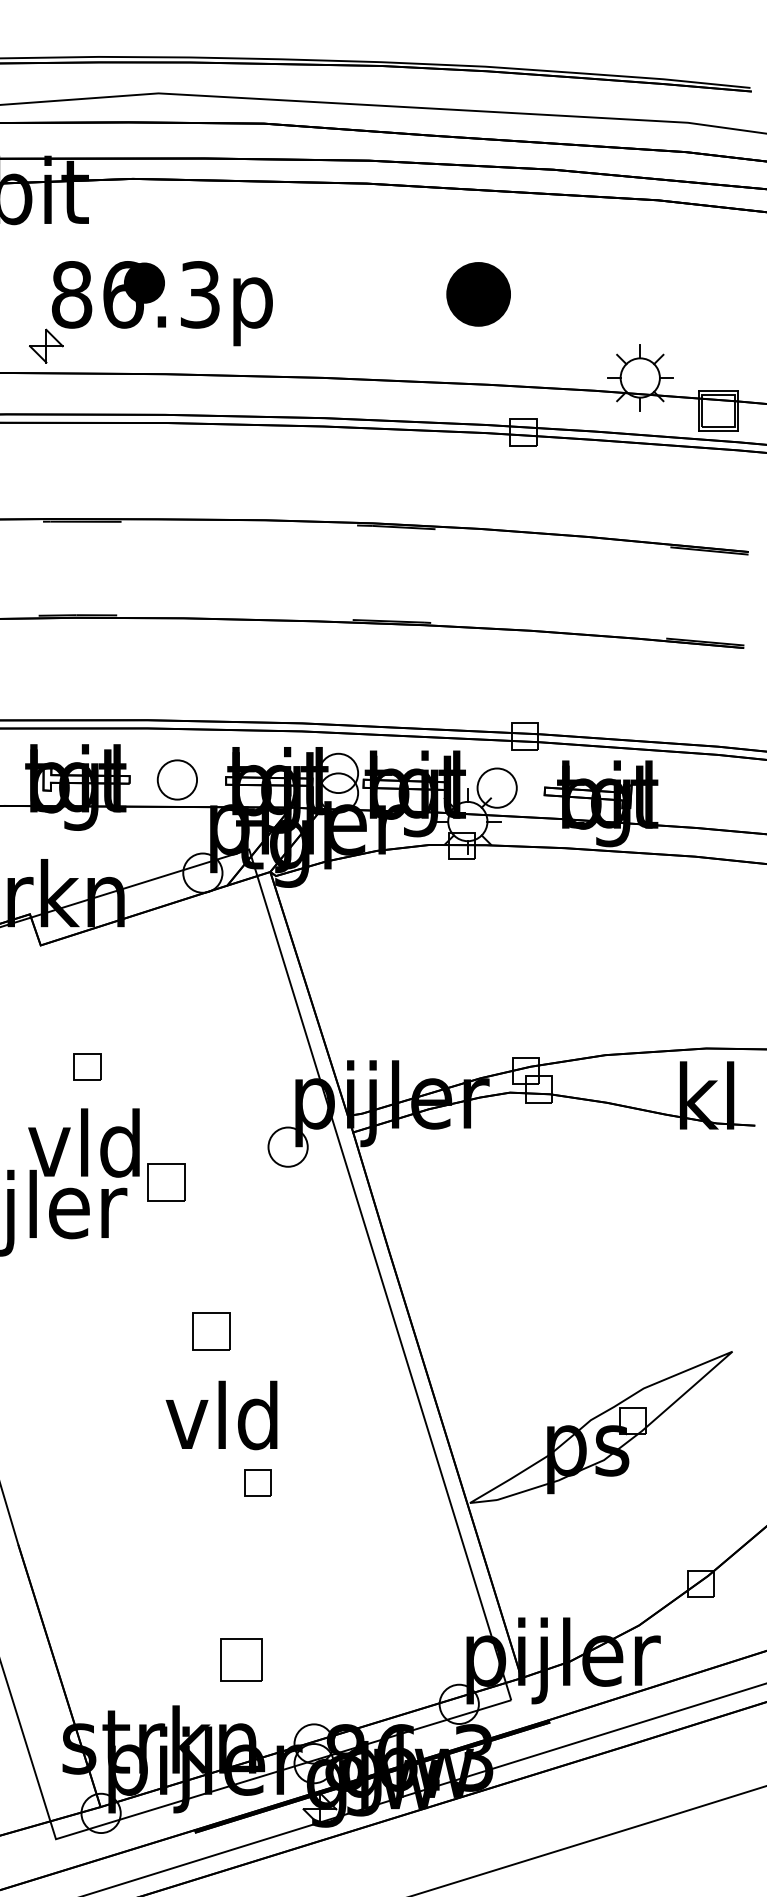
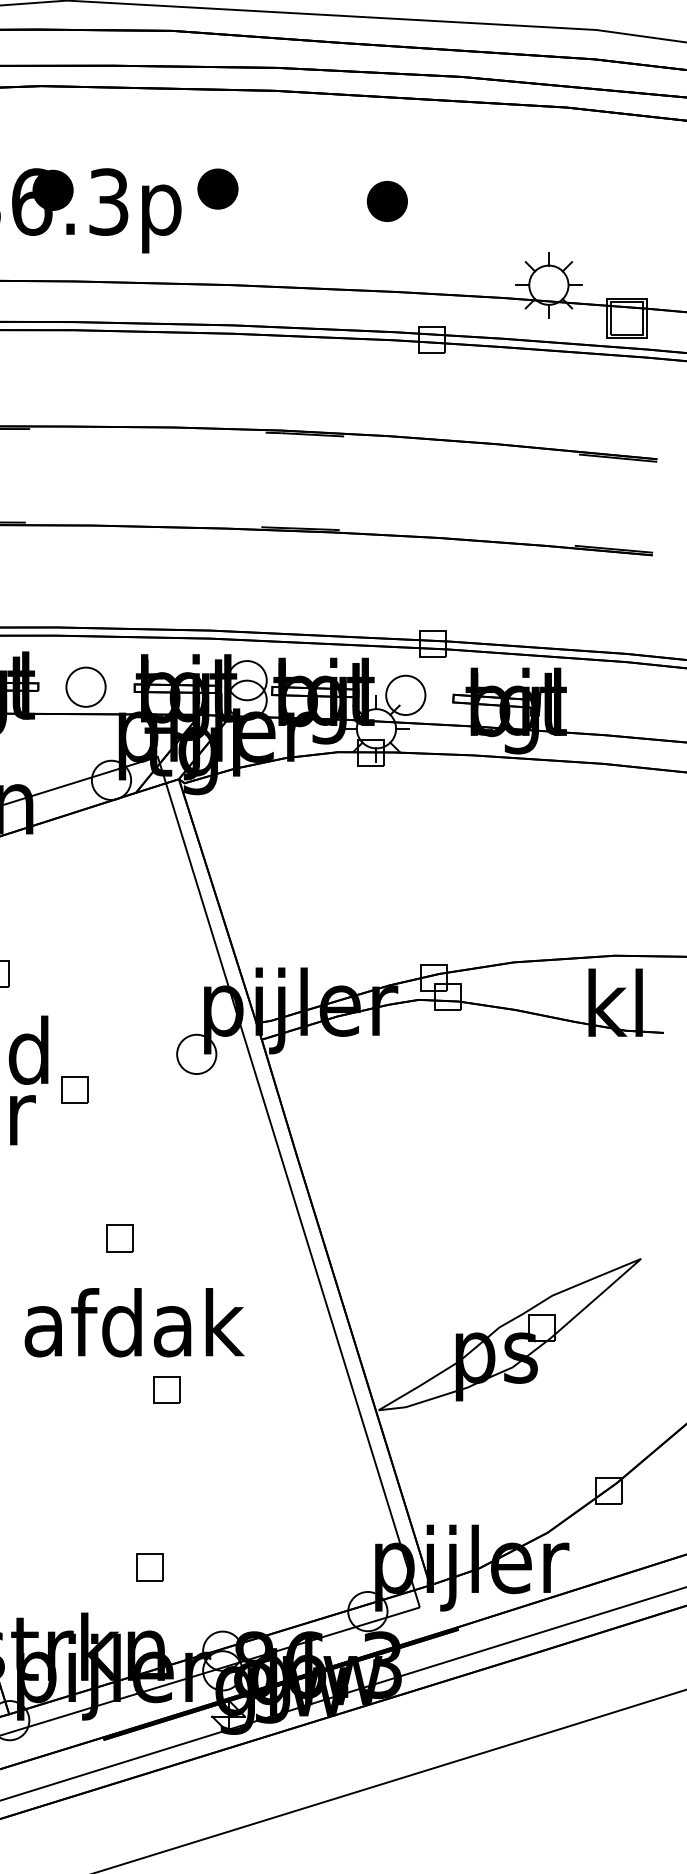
part: (308, 281) -> (217, 188), added
part: (478, 293) -> (387, 200), size x0.62
part: (165, 1182) -> (74, 1089), size x0.71
part: (210, 1330) -> (119, 1237), size x0.71
text: (225, 1415) -> (134, 1322), vld -> afdak
part: (241, 1659) -> (150, 1566), size x0.62

